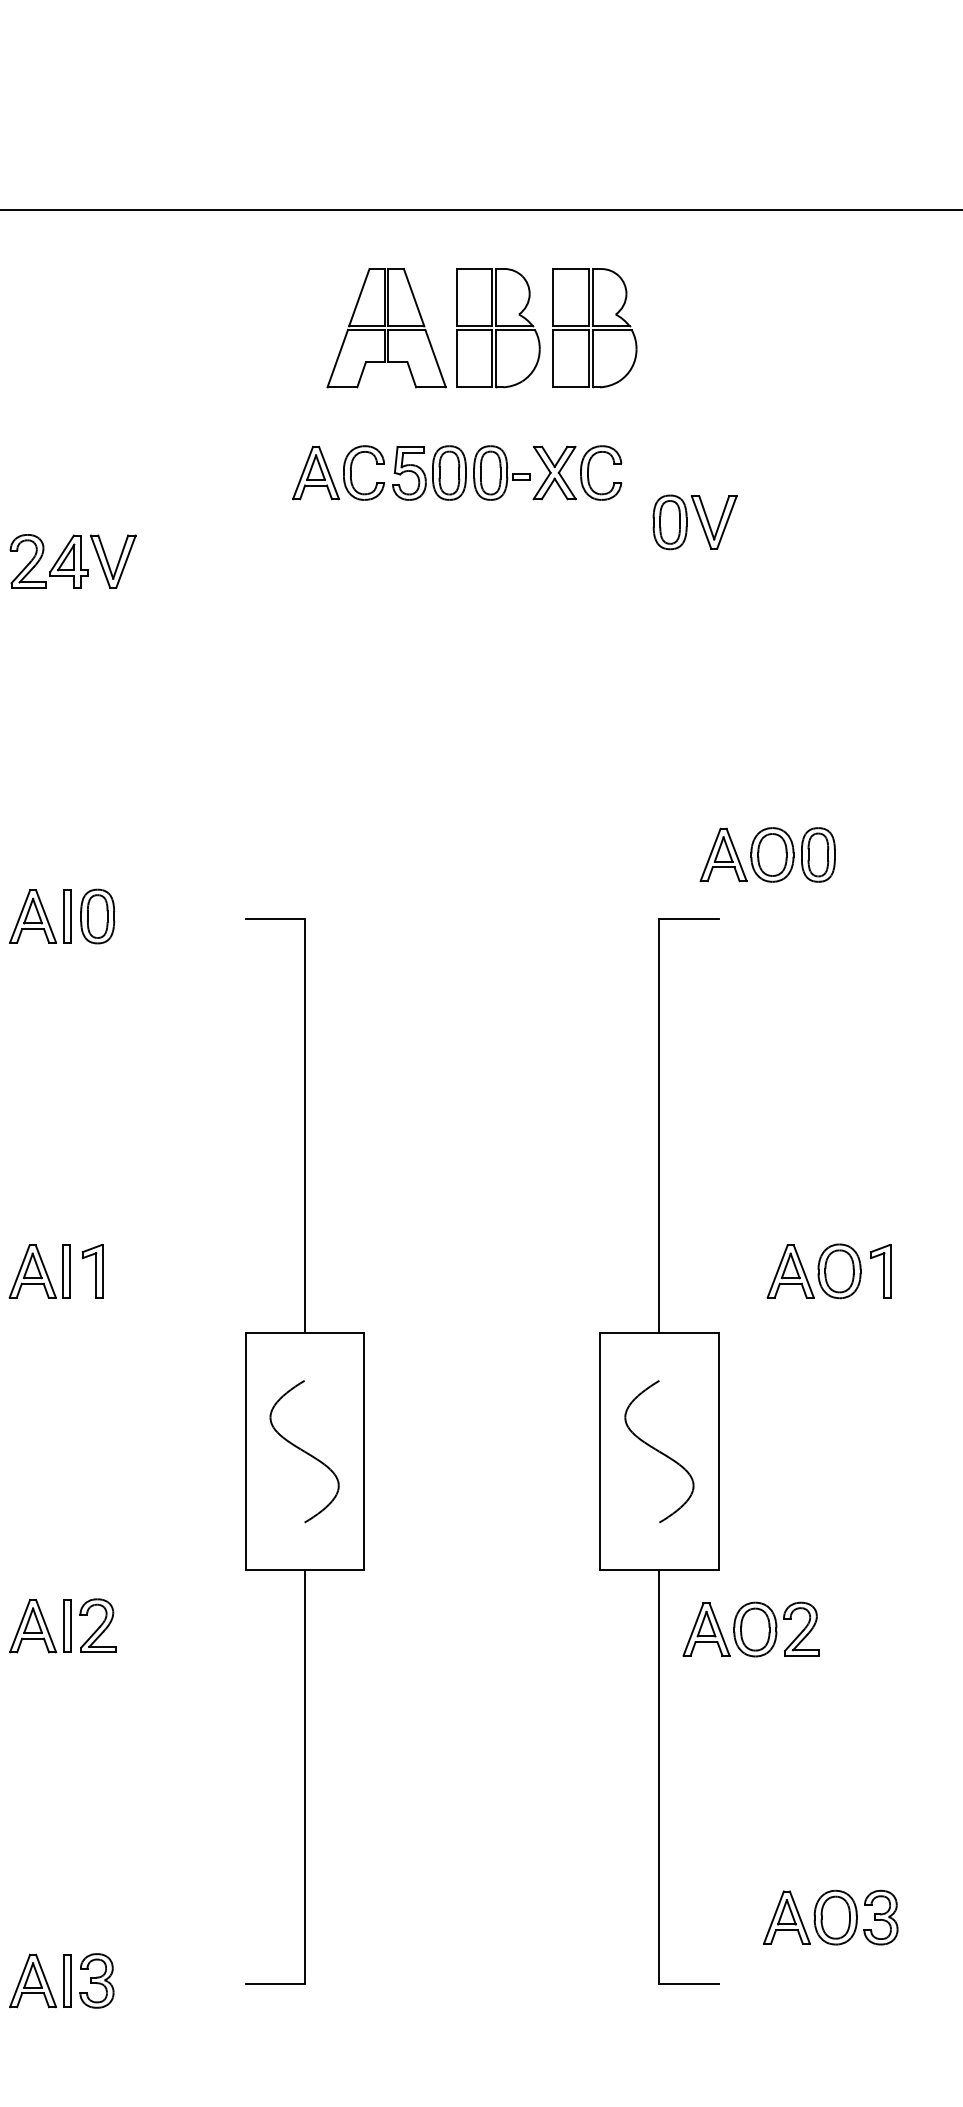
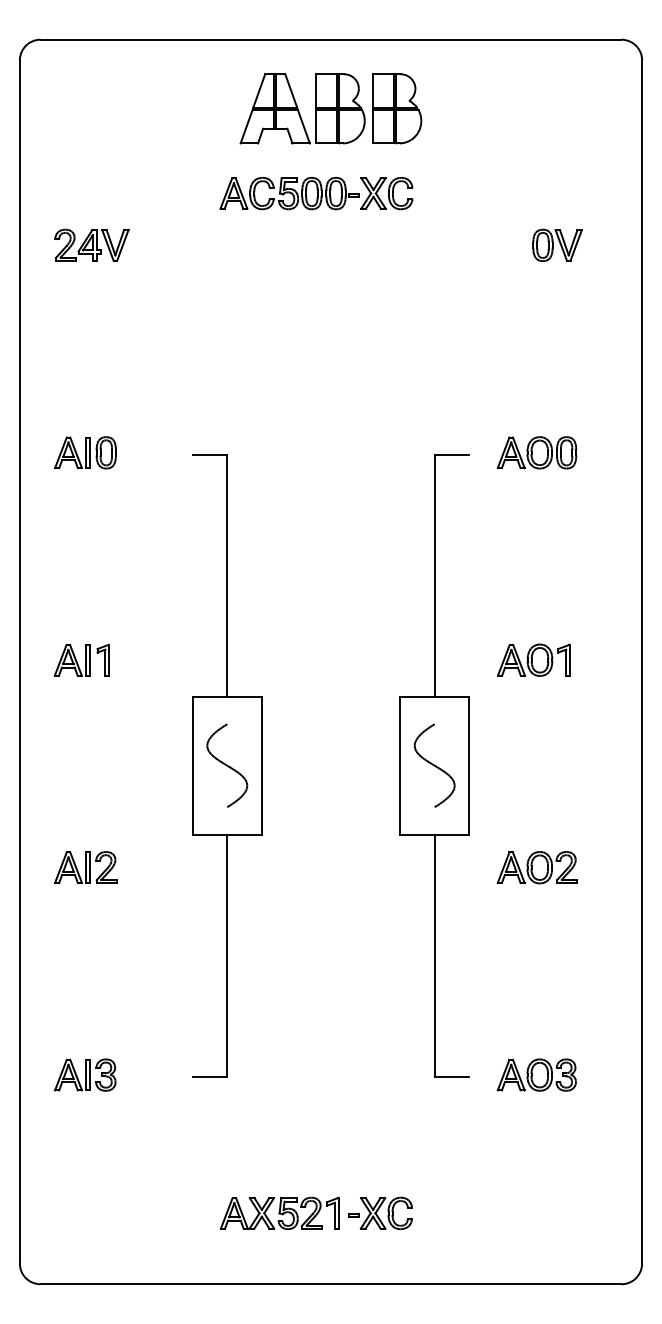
part: (695, 520) -> (557, 244), moved
part: (766, 854) -> (536, 452), moved
part: (749, 1629) -> (536, 867), moved
part: (830, 1916) -> (536, 1074), moved

